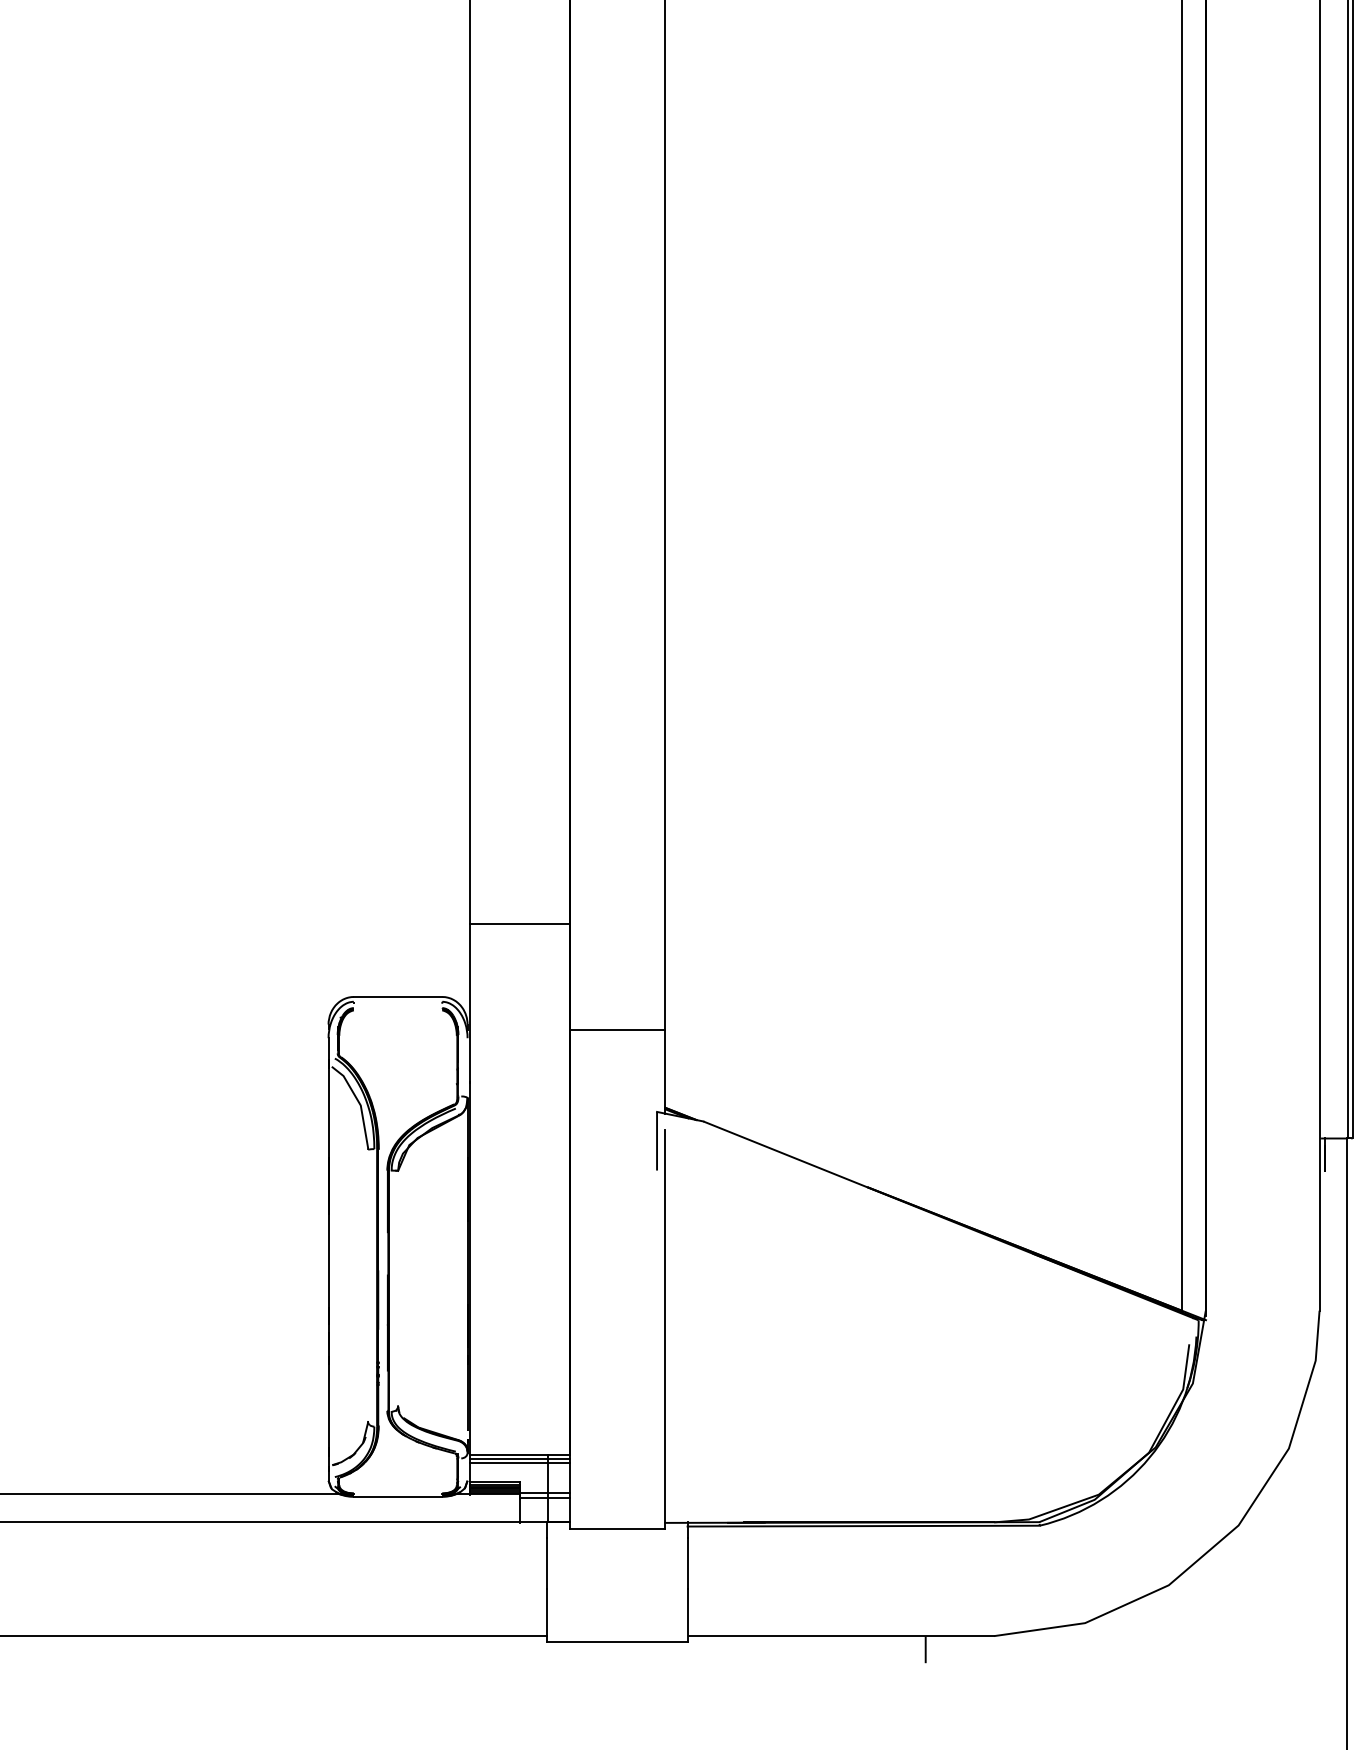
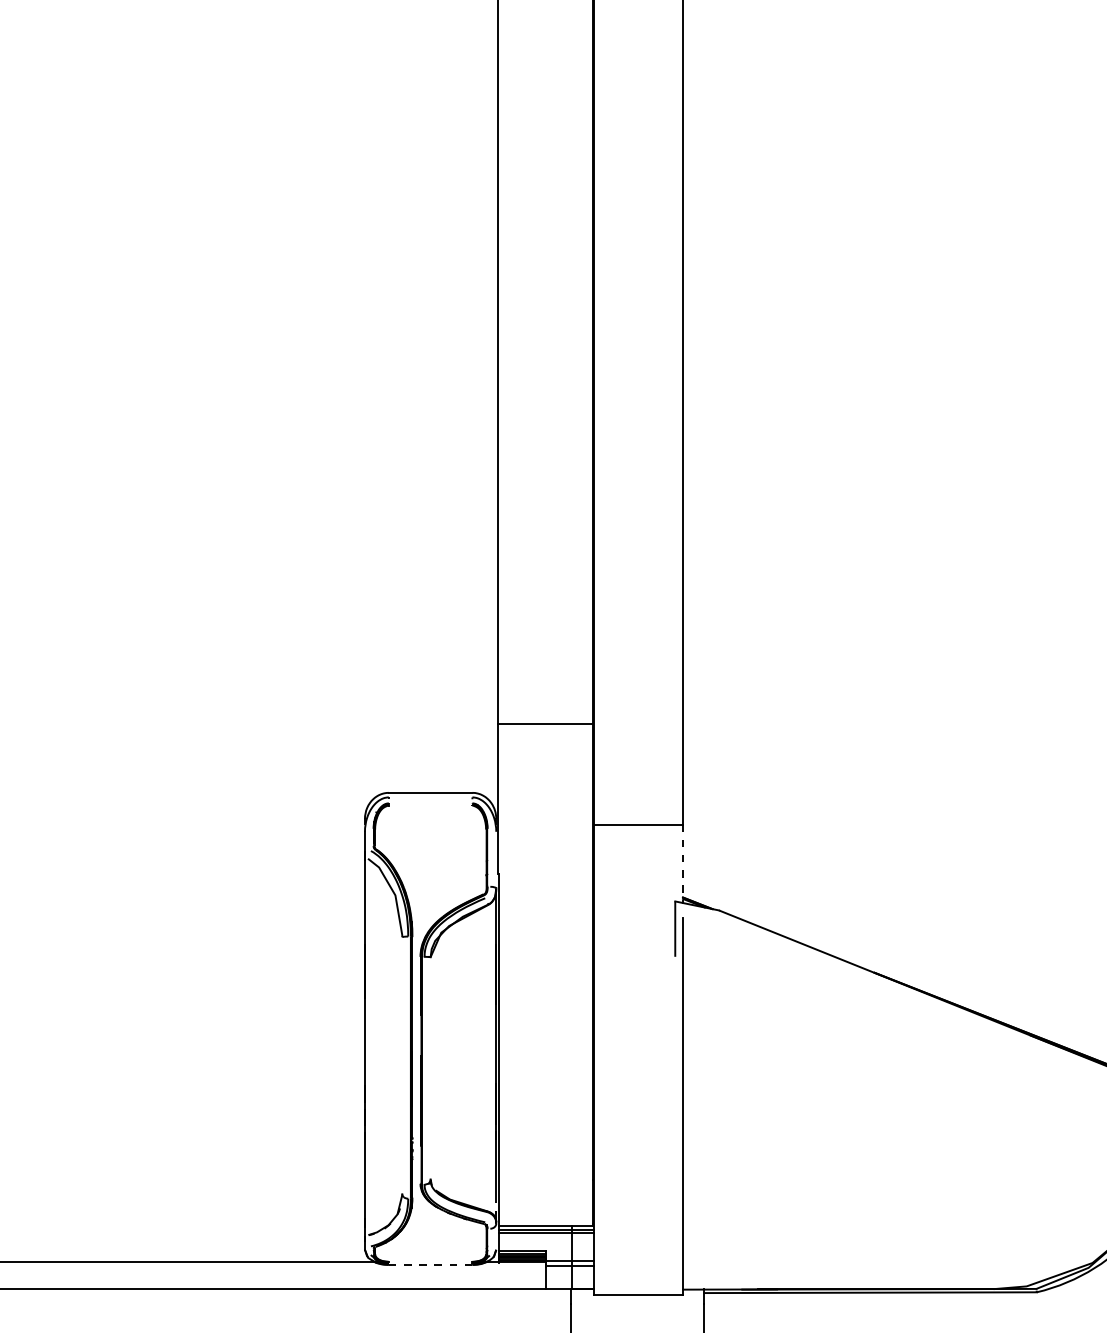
line: (665, 1072) -> (683, 864), solid -> dashed
line: (398, 1496) -> (431, 1264), solid -> dashed

